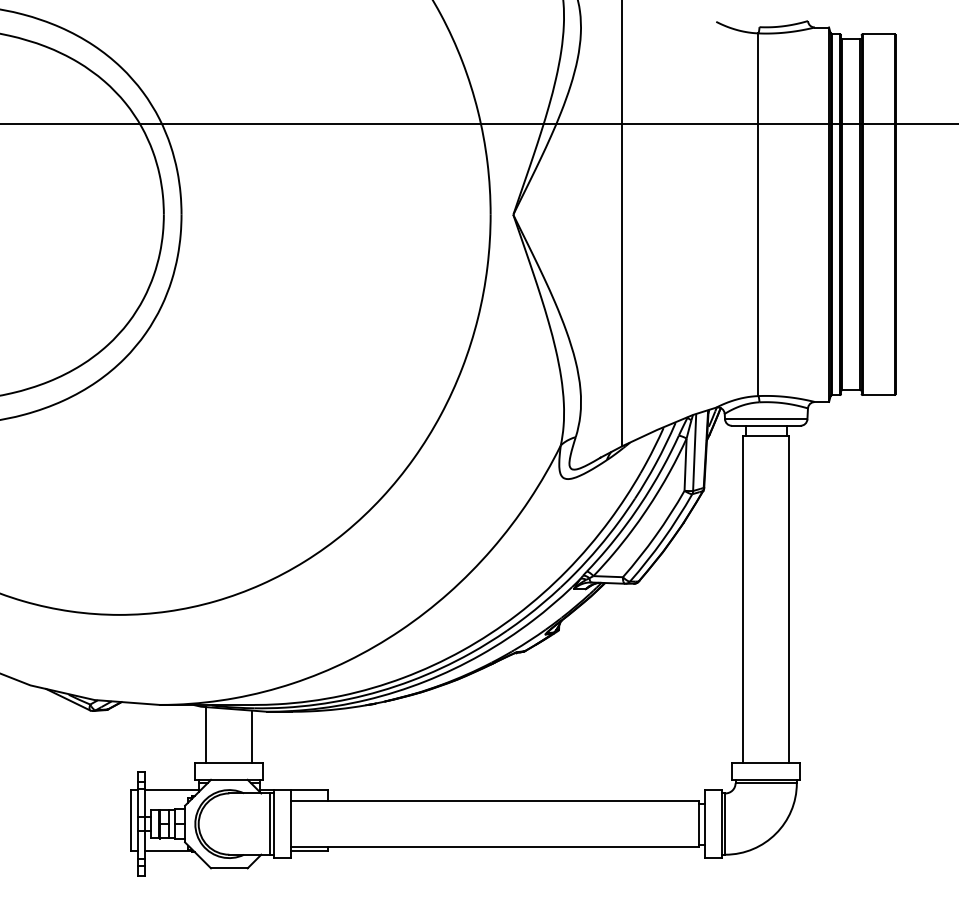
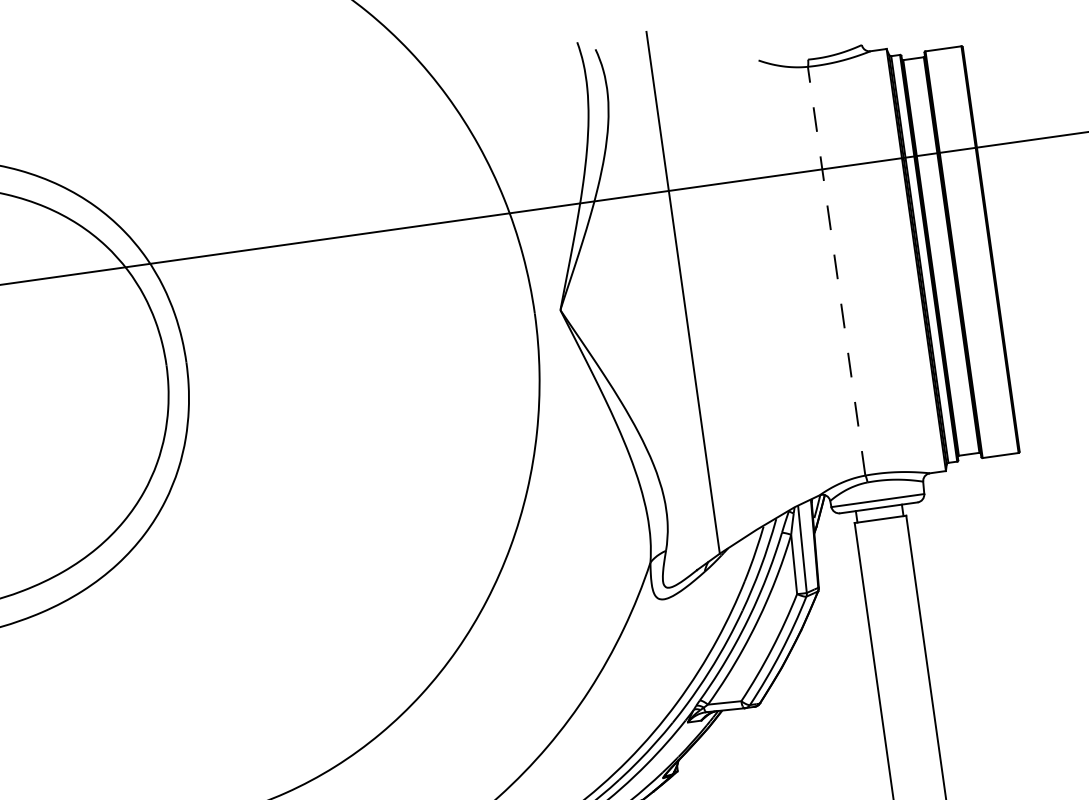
line: (758, 214) -> (836, 270), solid -> dashed

